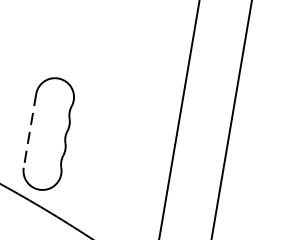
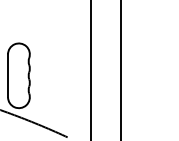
line: (30, 132) -> (8, 76), dashed -> solid

